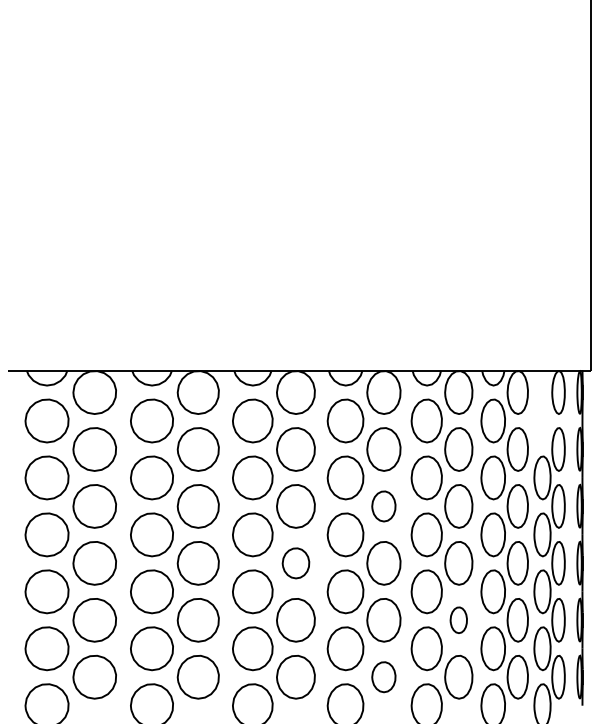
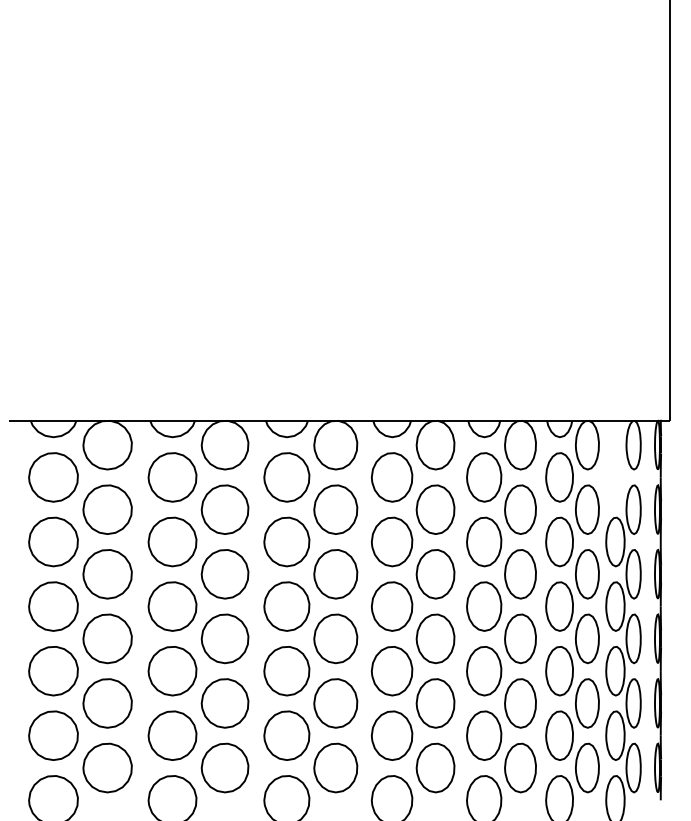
part: (383, 506) -> (435, 574), size x1.43
part: (295, 563) -> (335, 638), size x1.43
part: (458, 620) -> (520, 703), size x1.67
part: (383, 676) -> (435, 767), size x1.43

